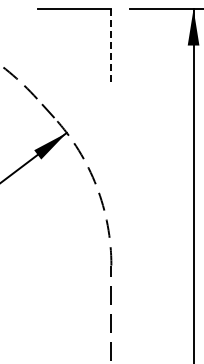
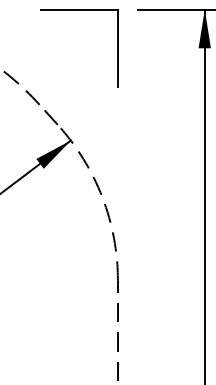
line: (111, 45) -> (118, 48), dashed -> solid

